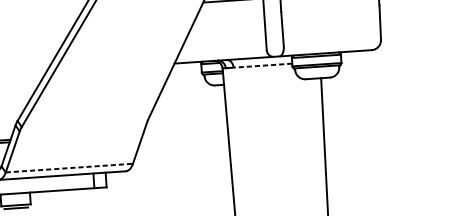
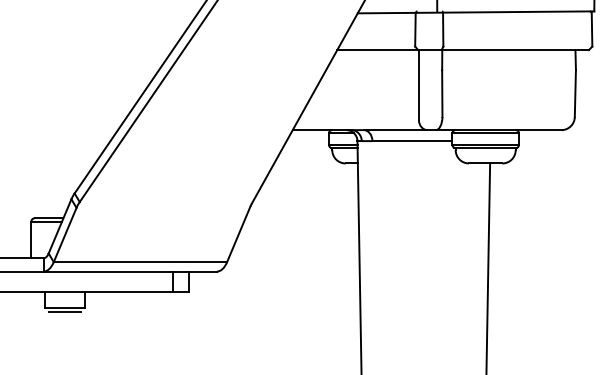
line: (263, 65) -> (412, 141), dashed -> solid
line: (69, 168) -> (140, 262), dashed -> solid

